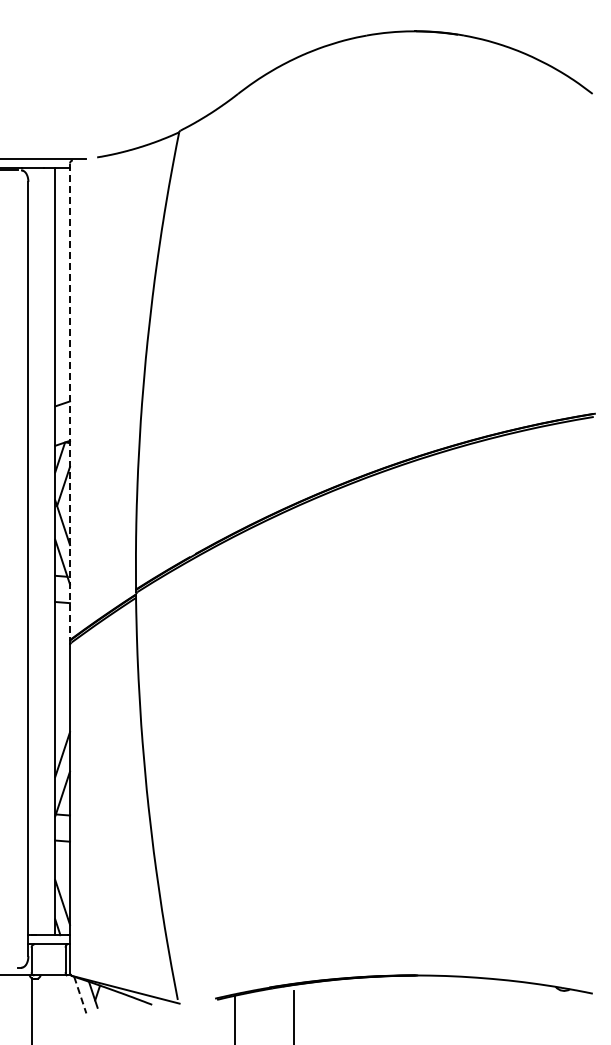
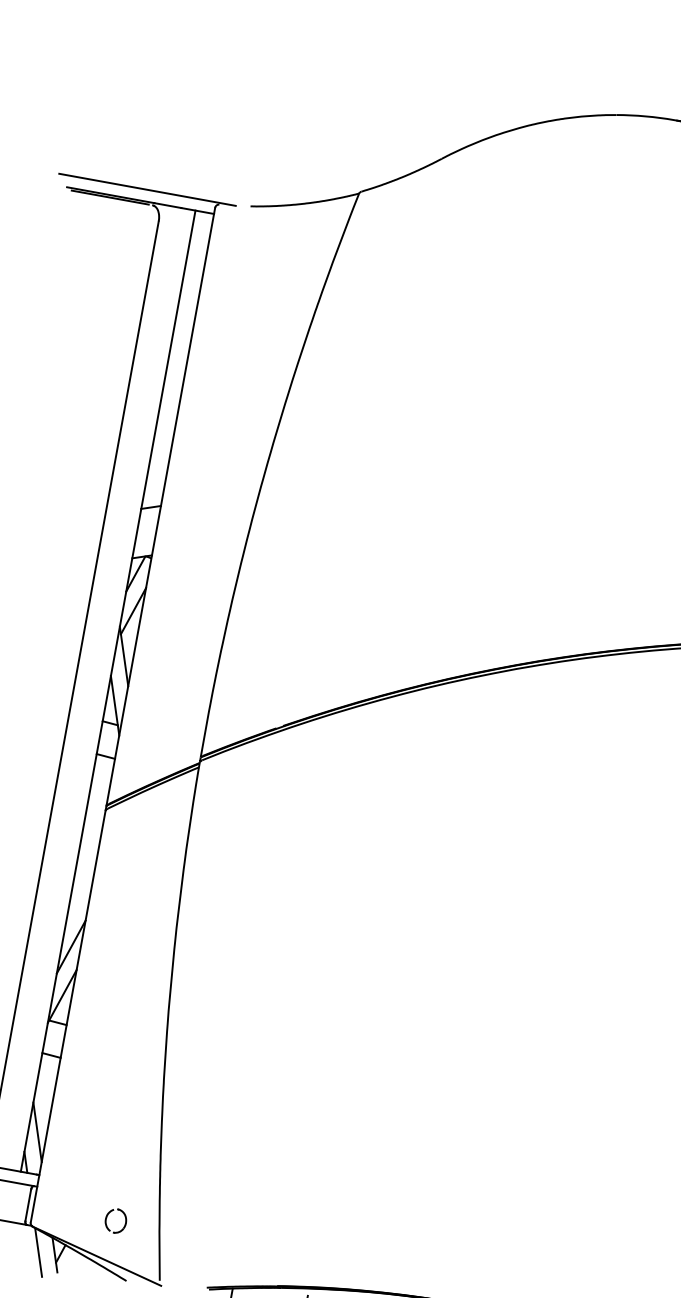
line: (70, 402) -> (161, 507), dashed -> solid
part: (129, 956) -> (109, 1215), added
line: (80, 995) -> (38, 1253), dashed -> solid

